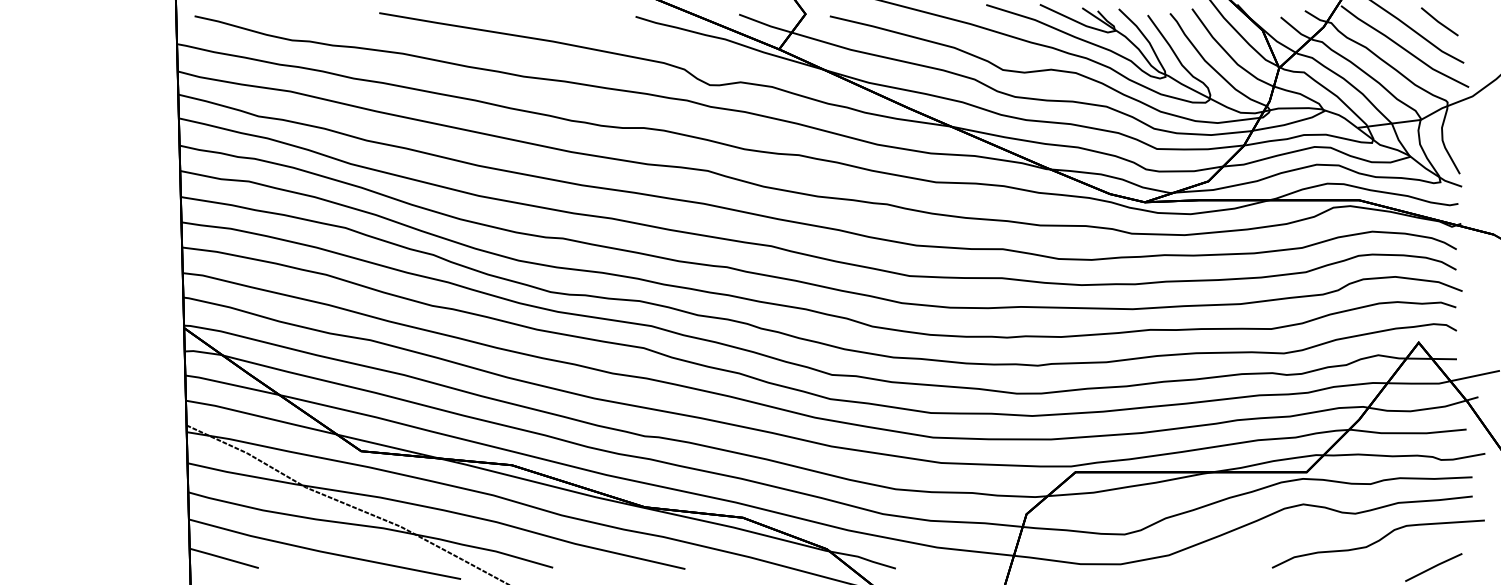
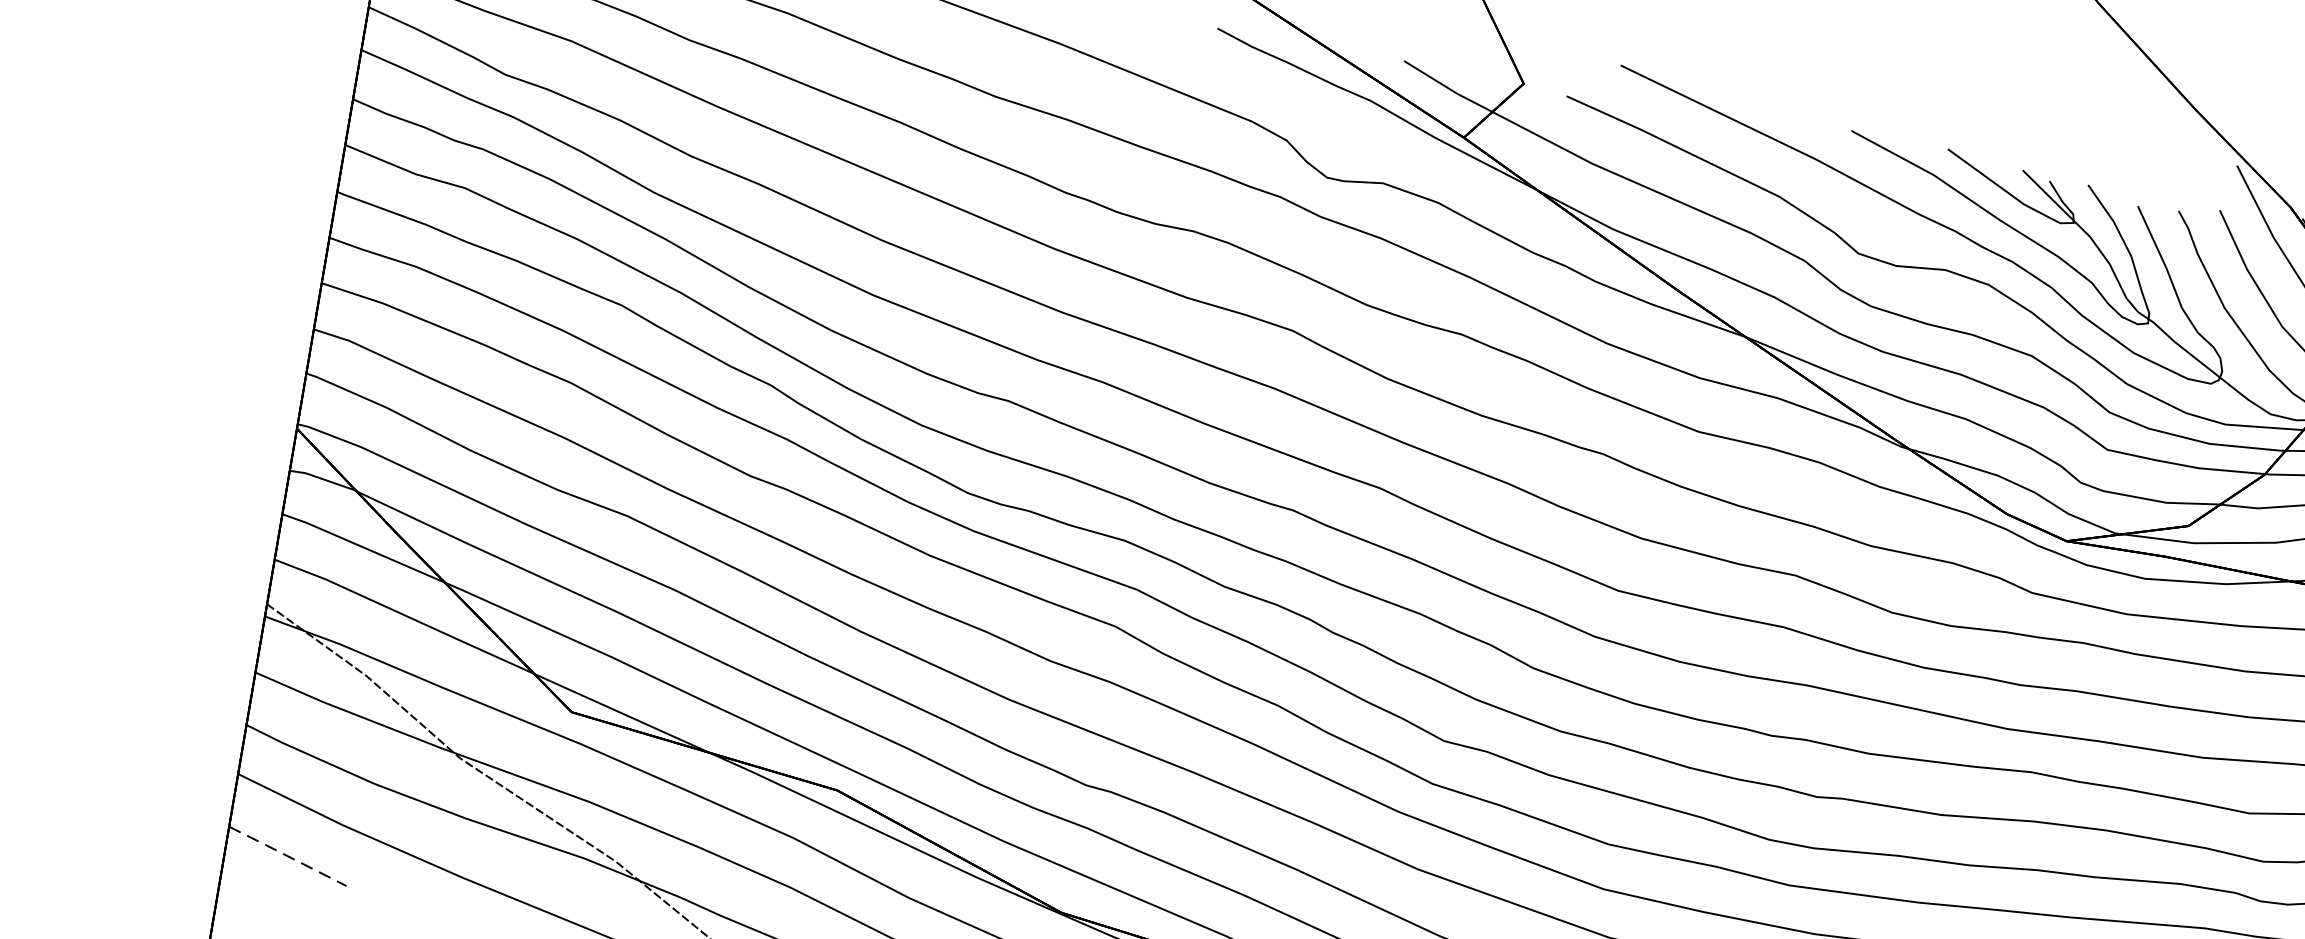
line: (223, 558) -> (286, 856), solid -> dashed

